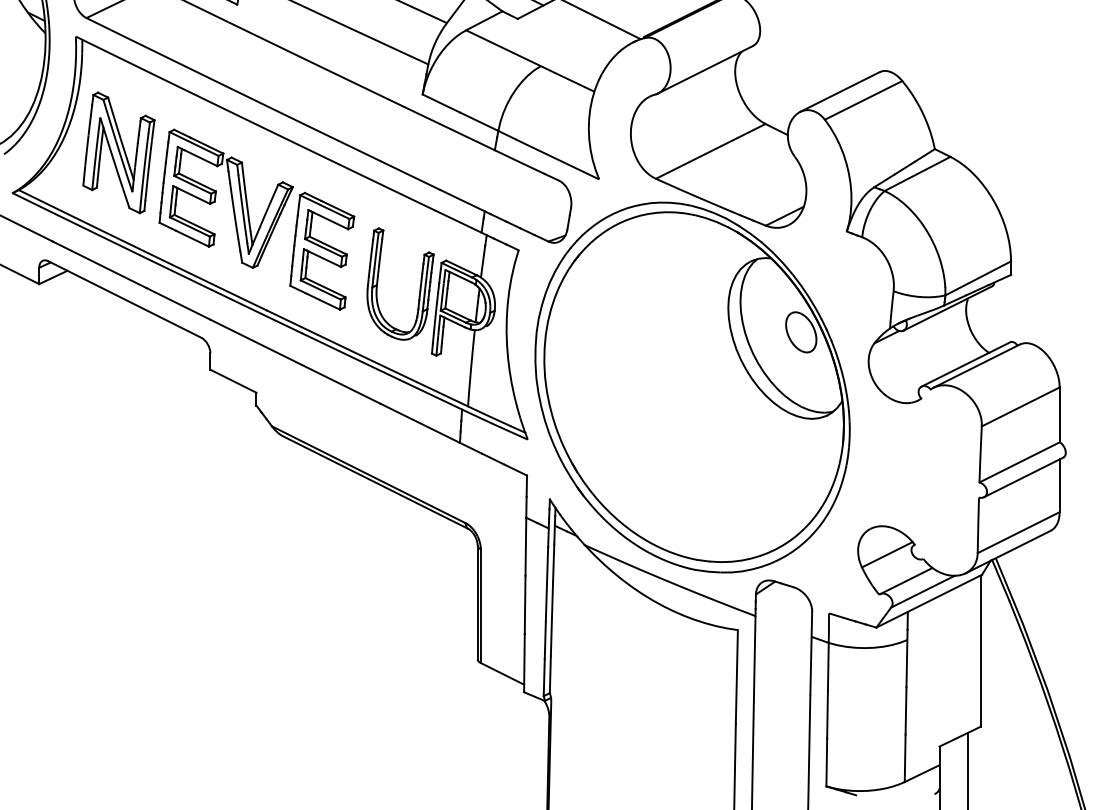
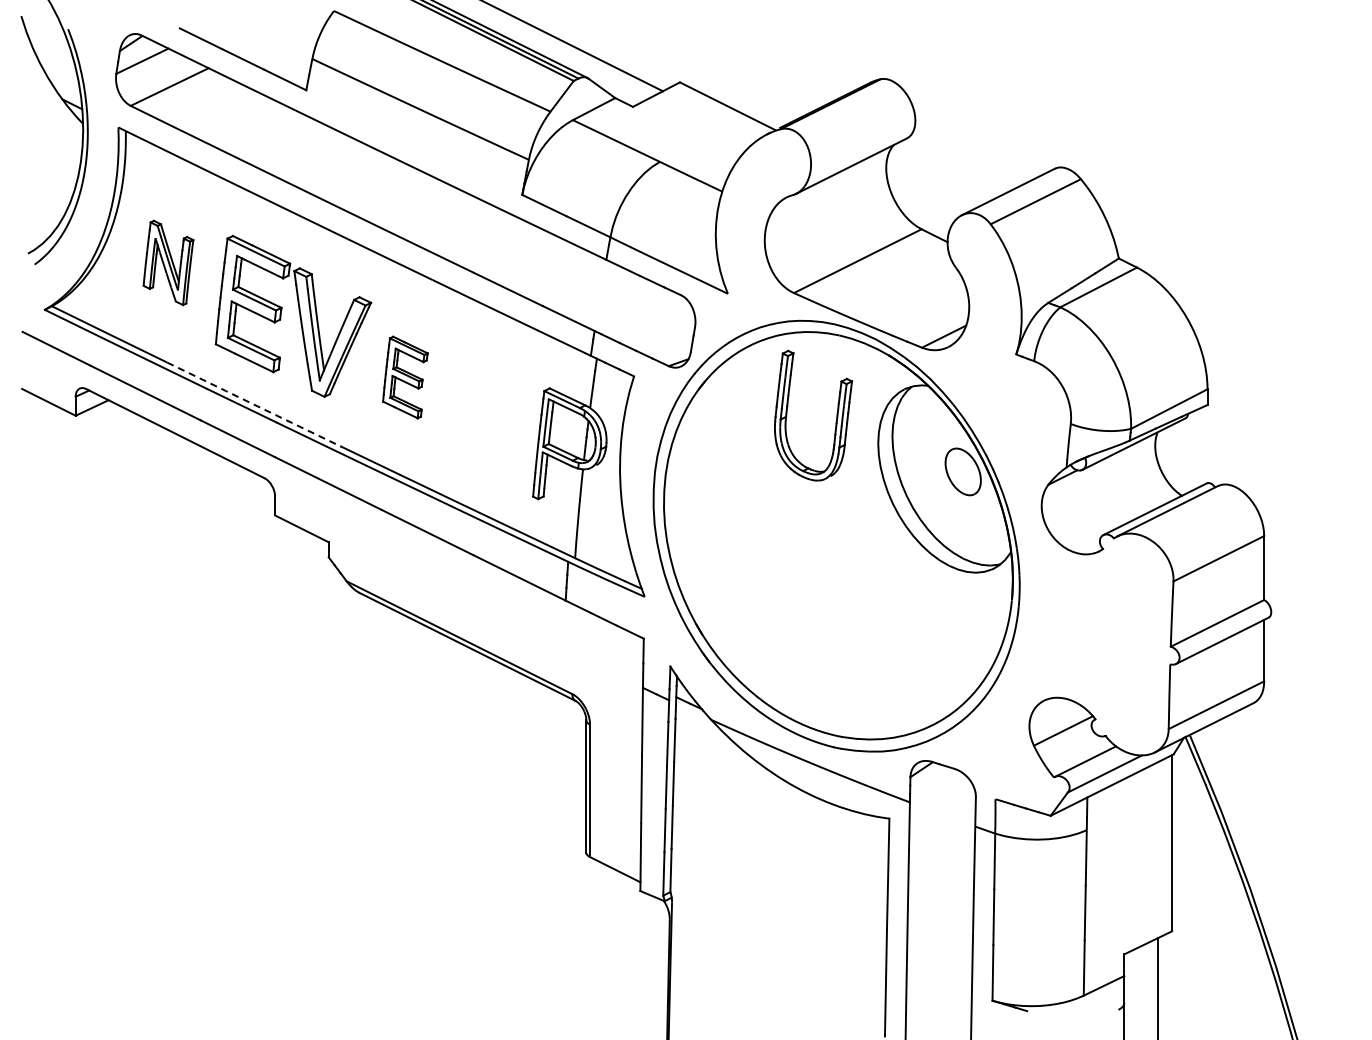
part: (118, 152) -> (168, 262), size x0.6
part: (322, 251) -> (405, 377), size x0.6
line: (192, 274) -> (254, 404), solid -> dashed
part: (419, 289) -> (835, 421), moved

